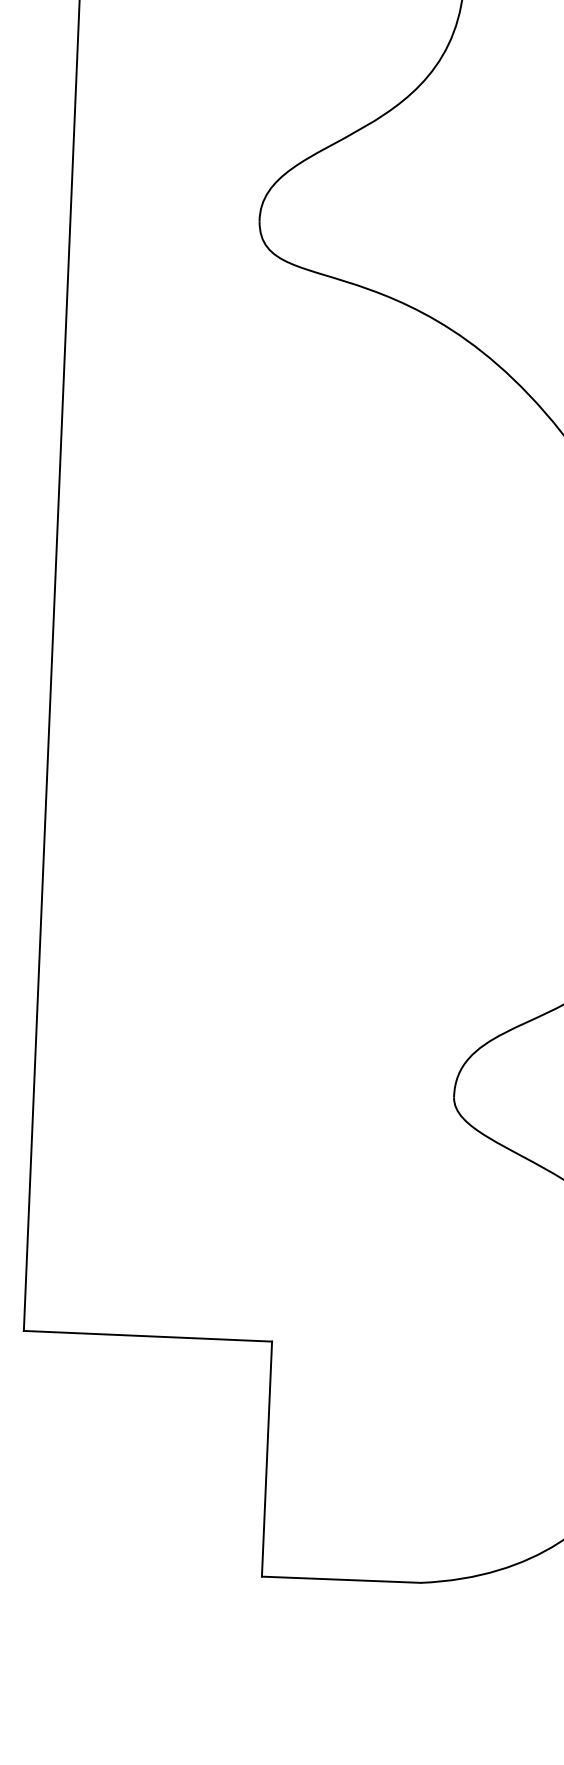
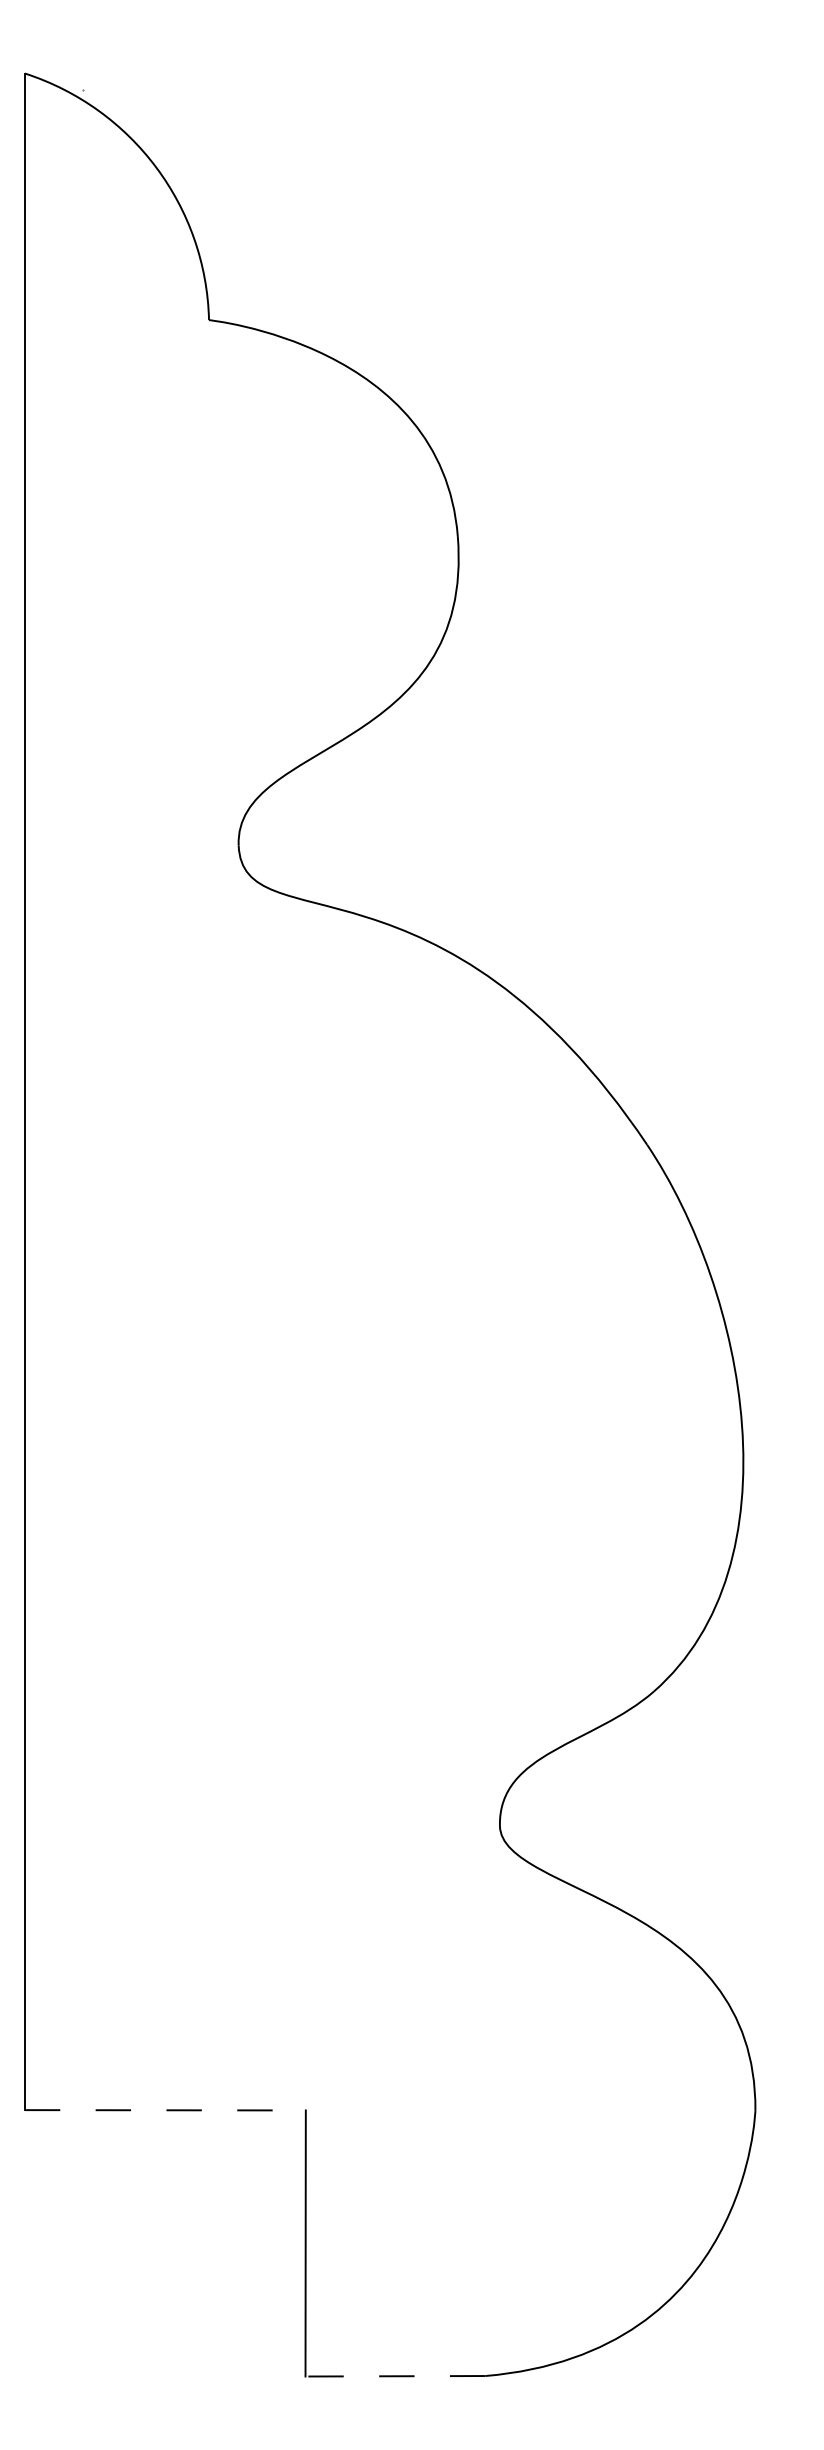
line: (148, 1336) -> (165, 2110), solid -> dashed
line: (341, 1579) -> (395, 2376), solid -> dashed

